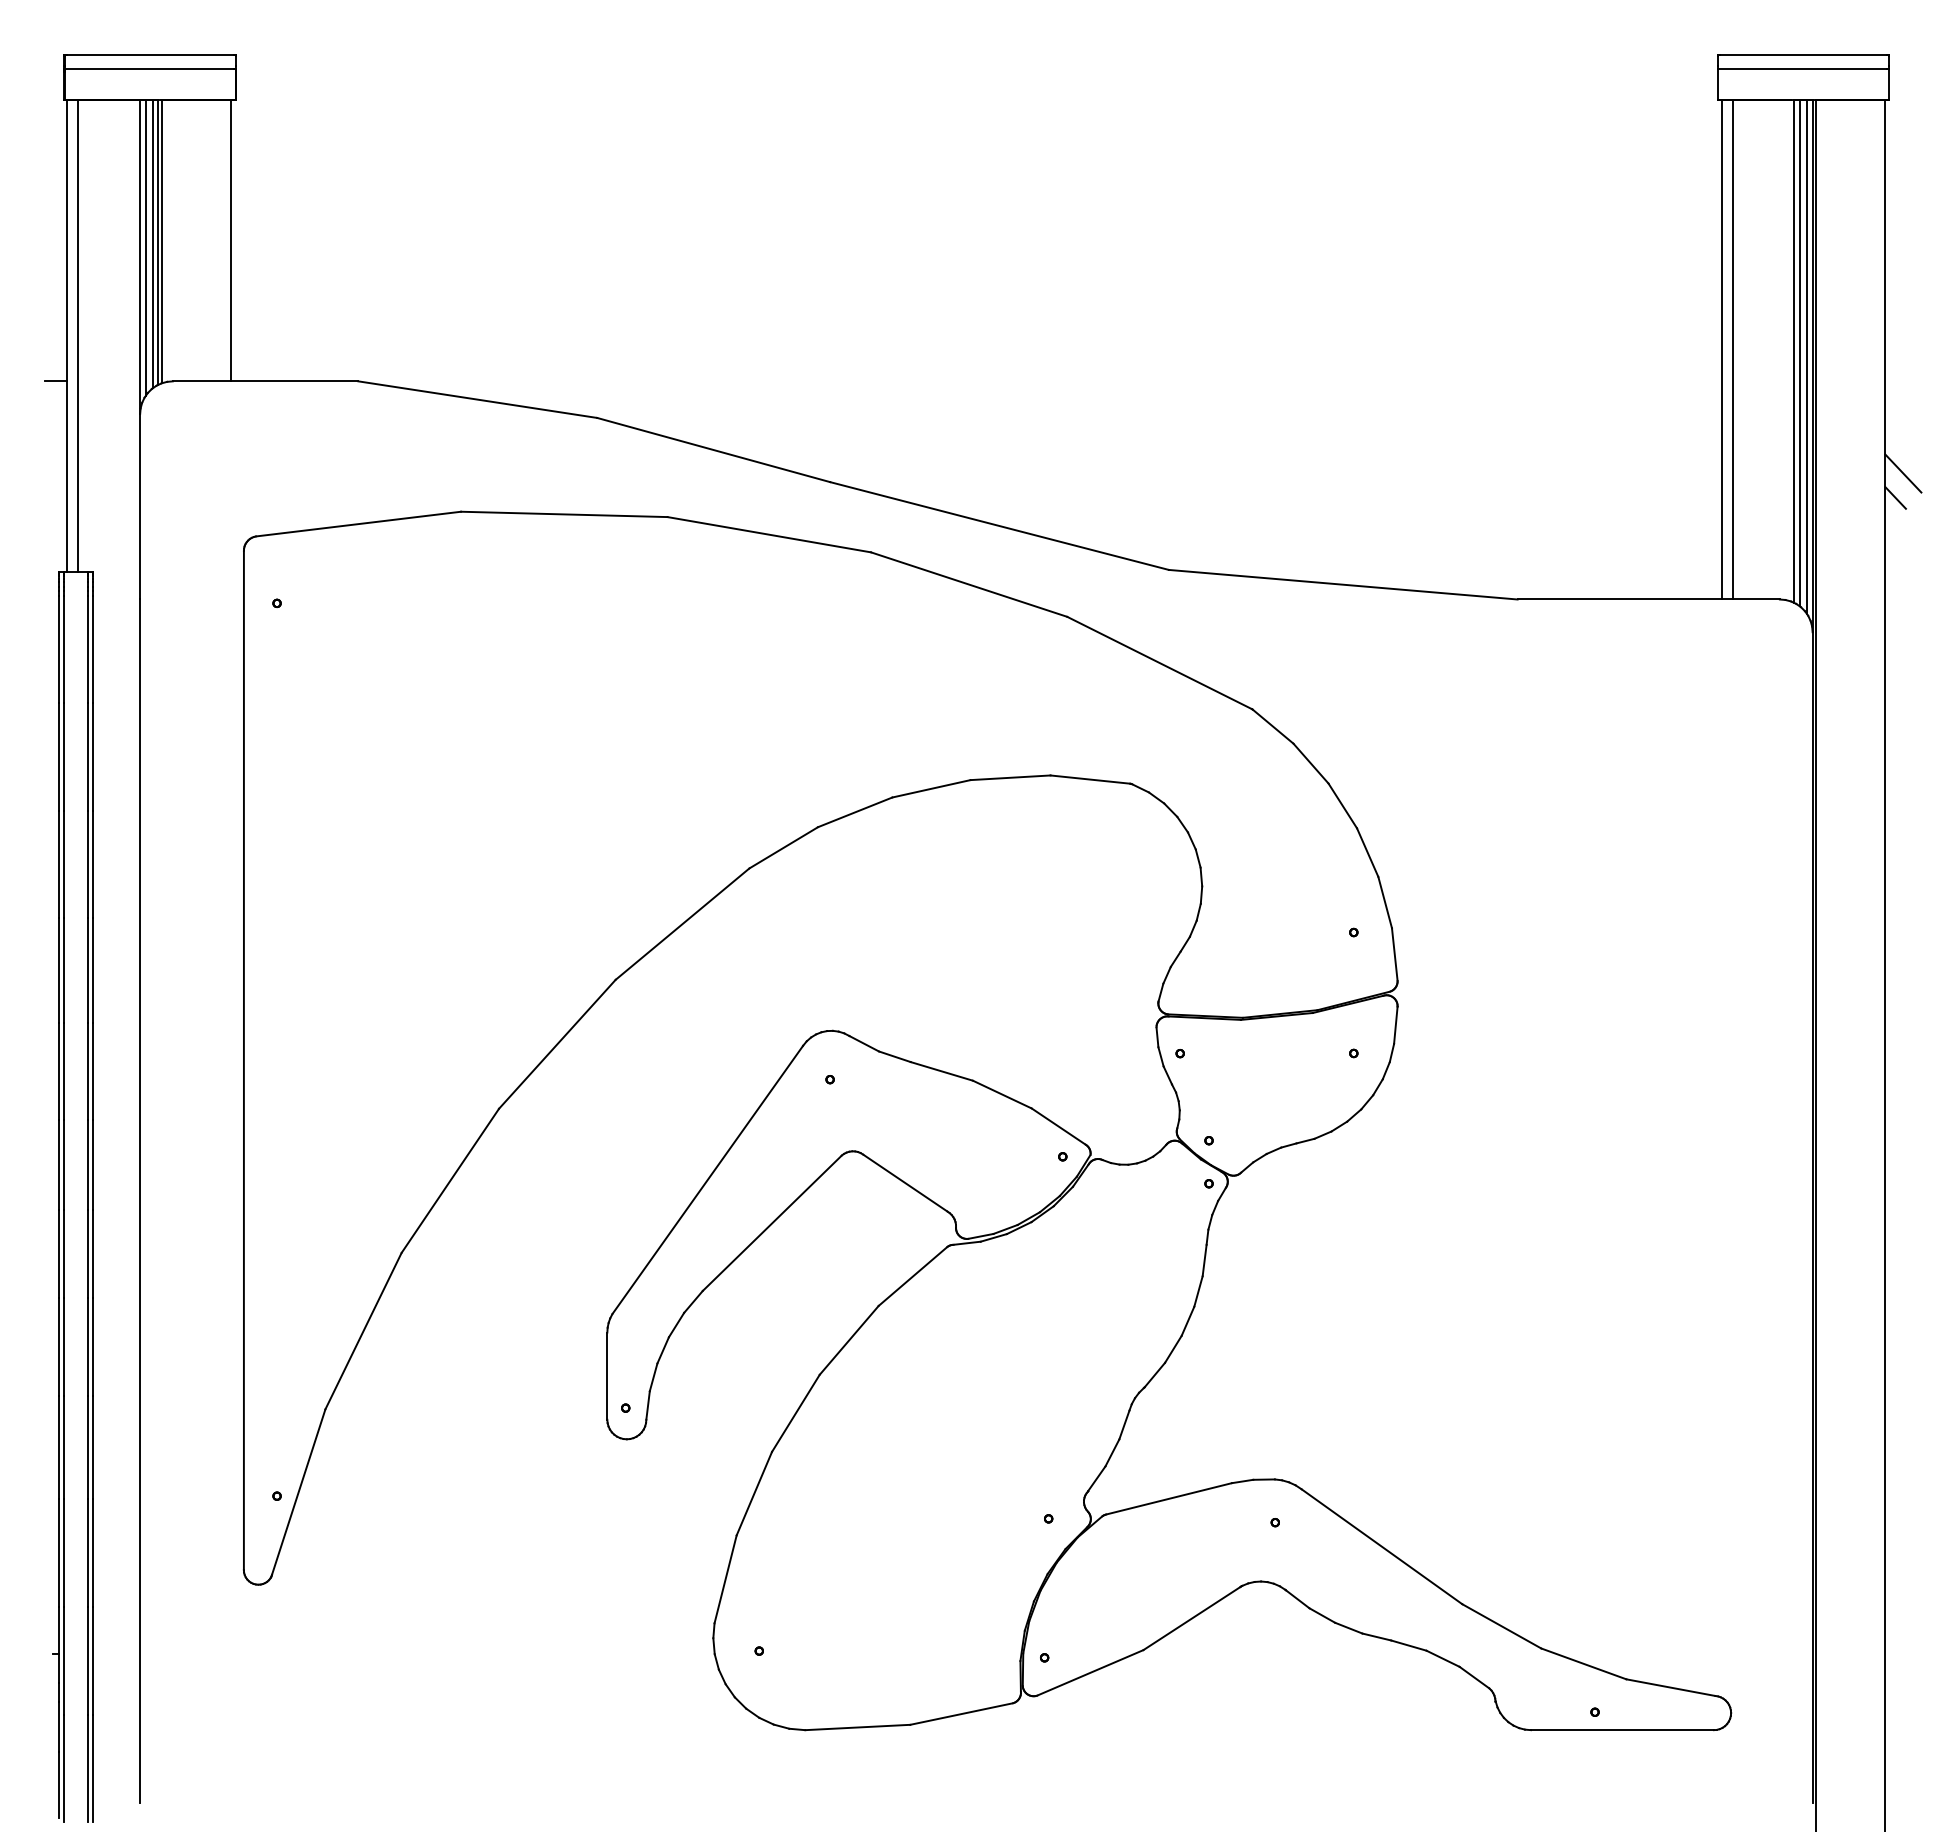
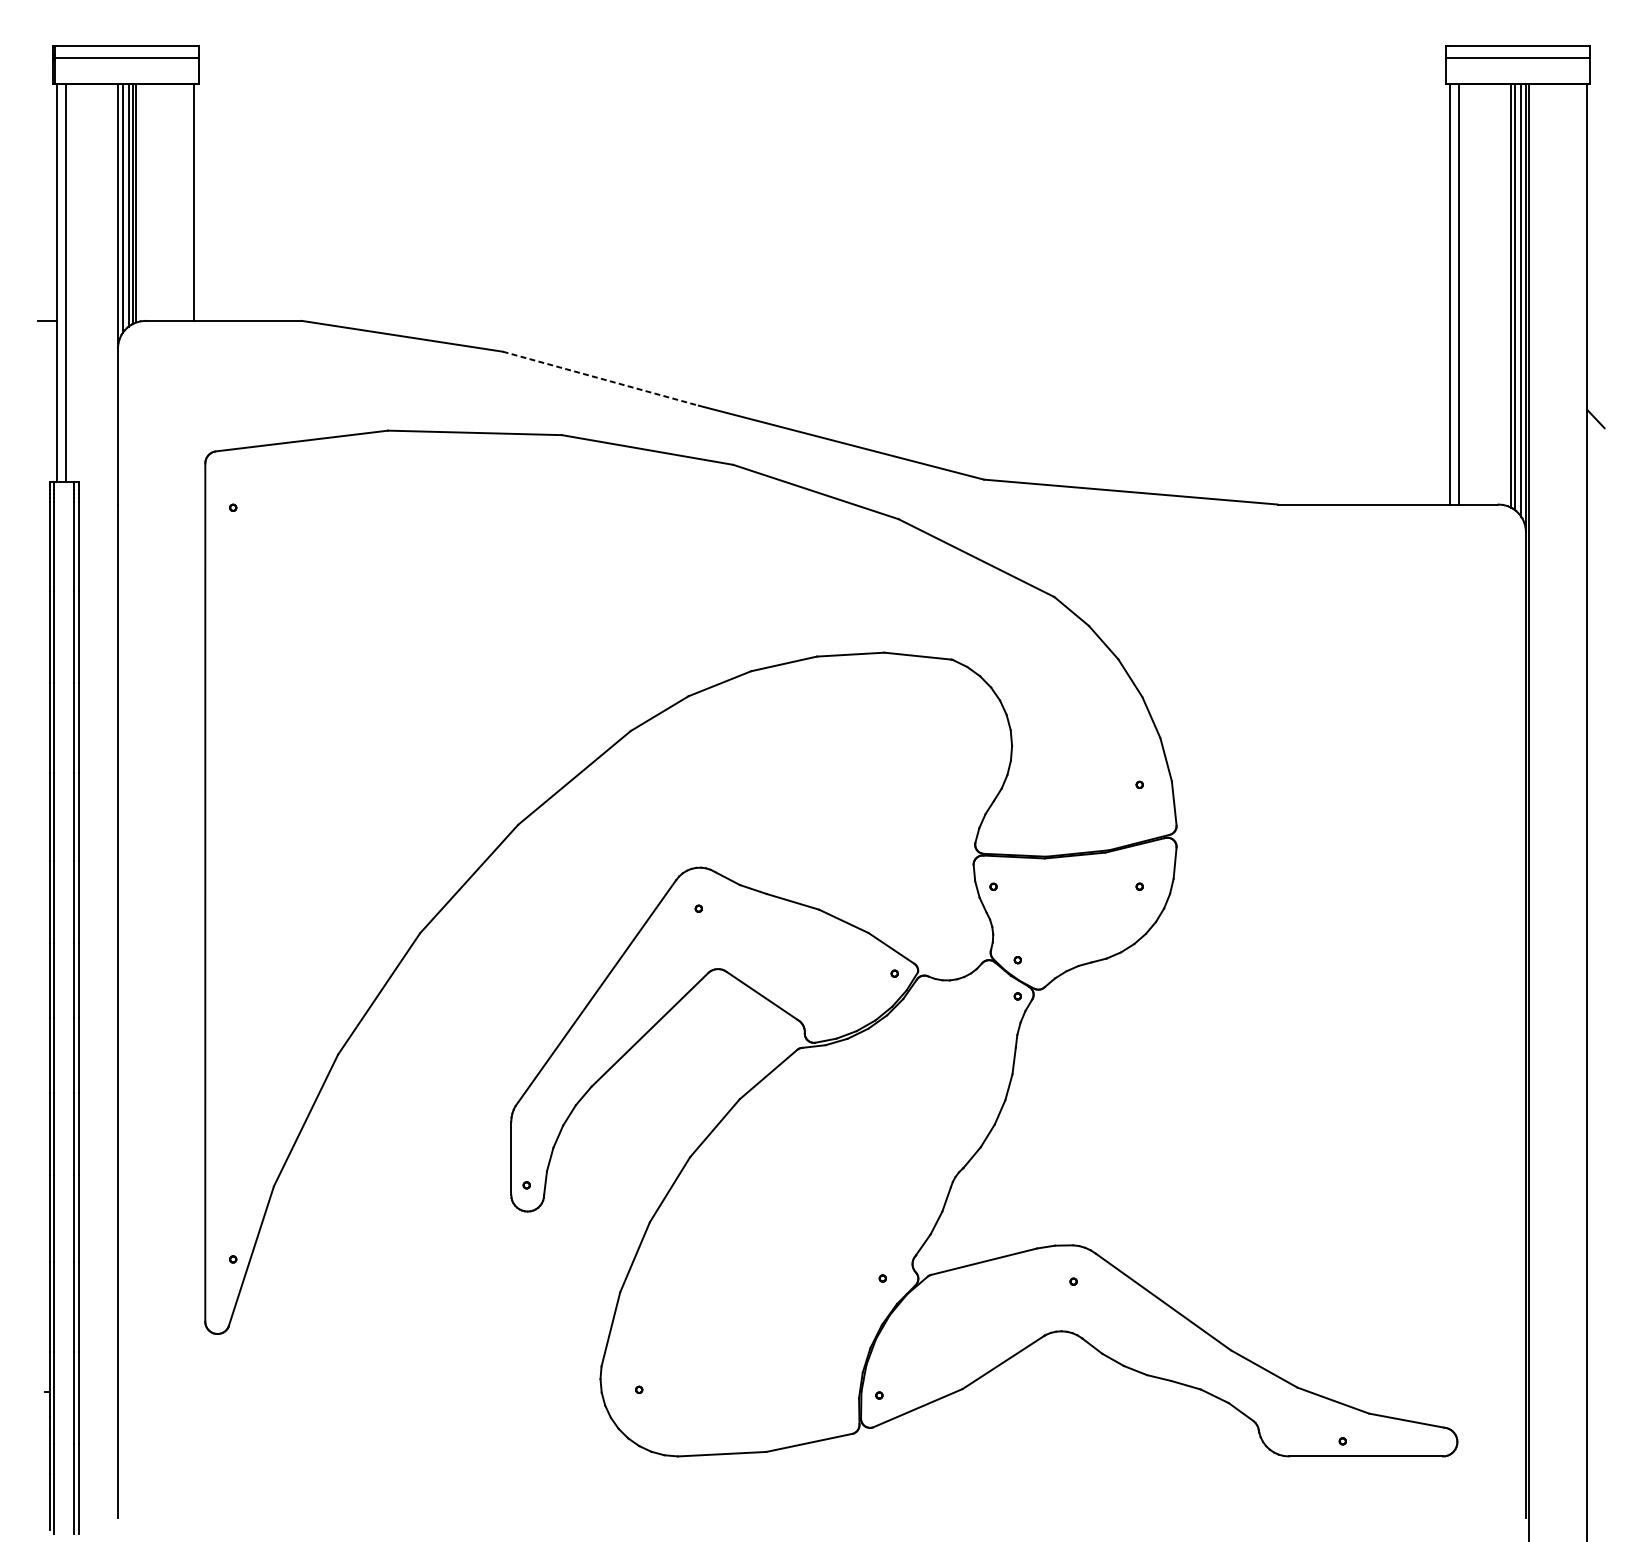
line: (713, 450) -> (600, 379), solid -> dashed
line: (1903, 473) -> (1602, 398), removed

